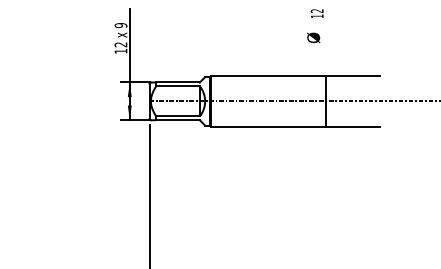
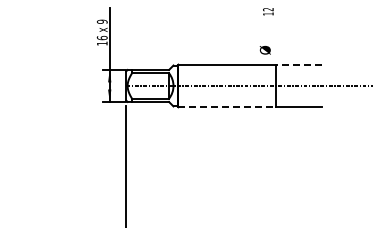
text: (312, 38) -> (264, 50), moved
text: (120, 44) -> (101, 37), 12 -> 16
line: (352, 76) -> (298, 64), solid -> dashed
line: (267, 126) -> (226, 107), solid -> dashed

